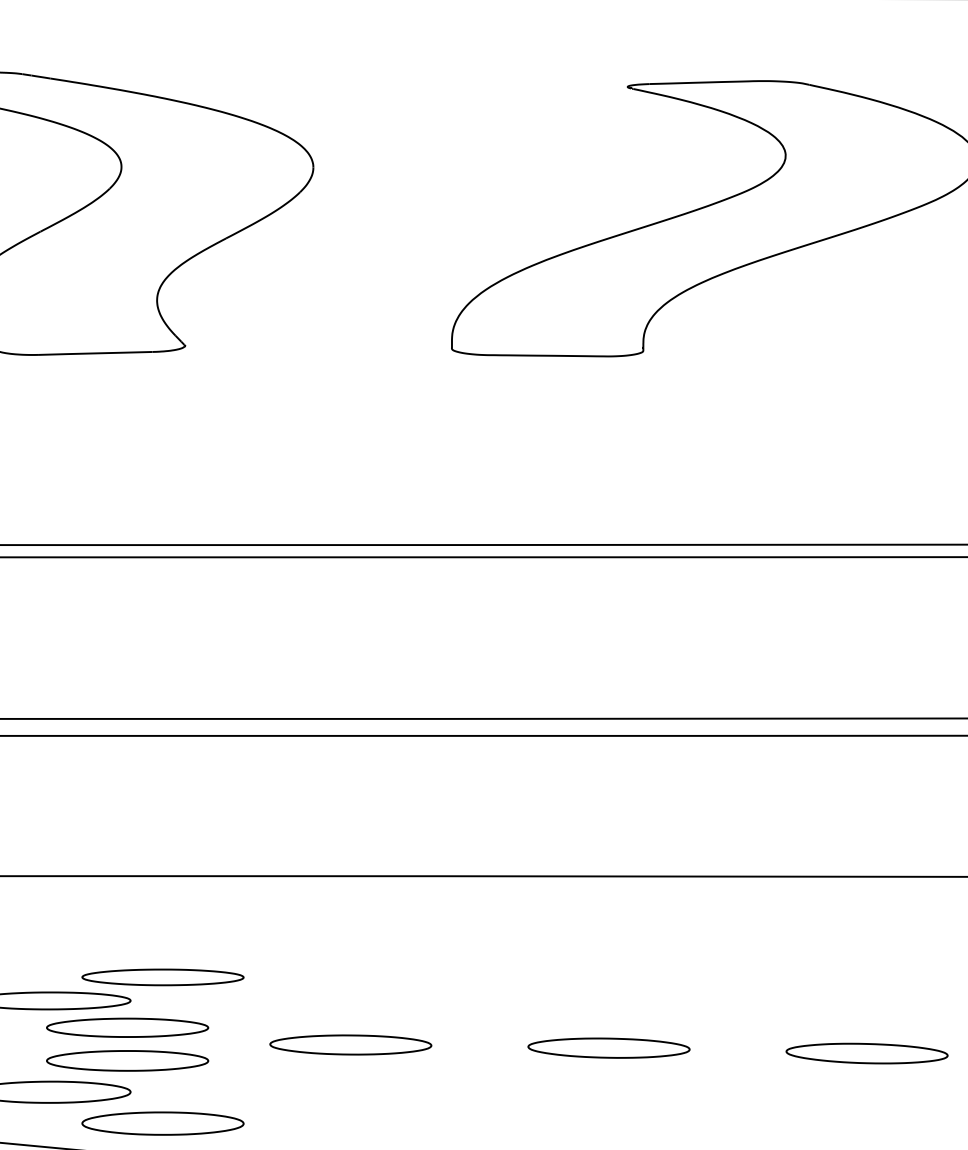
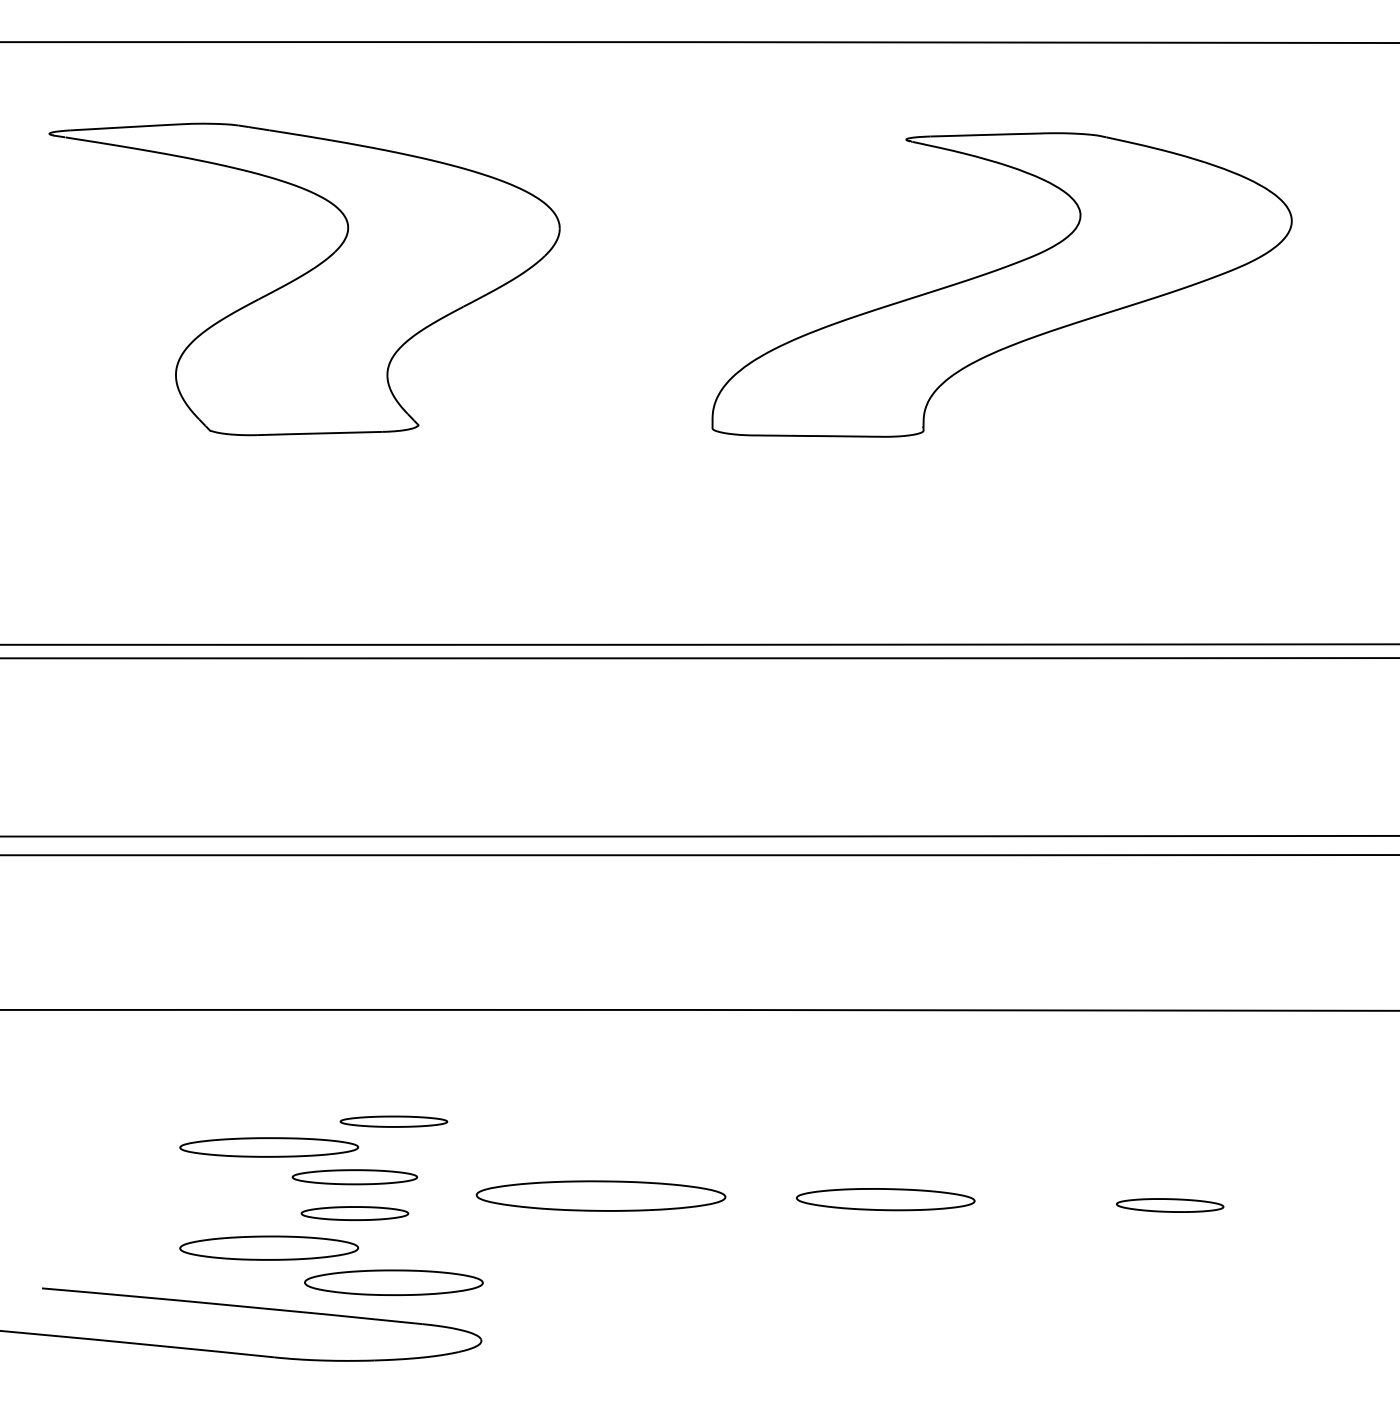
part: (162, 977) -> (393, 1121), size x0.6
part: (127, 1028) -> (354, 1177), size x0.7
part: (350, 1044) -> (600, 1195), size x1.4
part: (866, 1053) -> (1169, 1205), size x0.6
part: (127, 1060) -> (354, 1213), size x0.6

